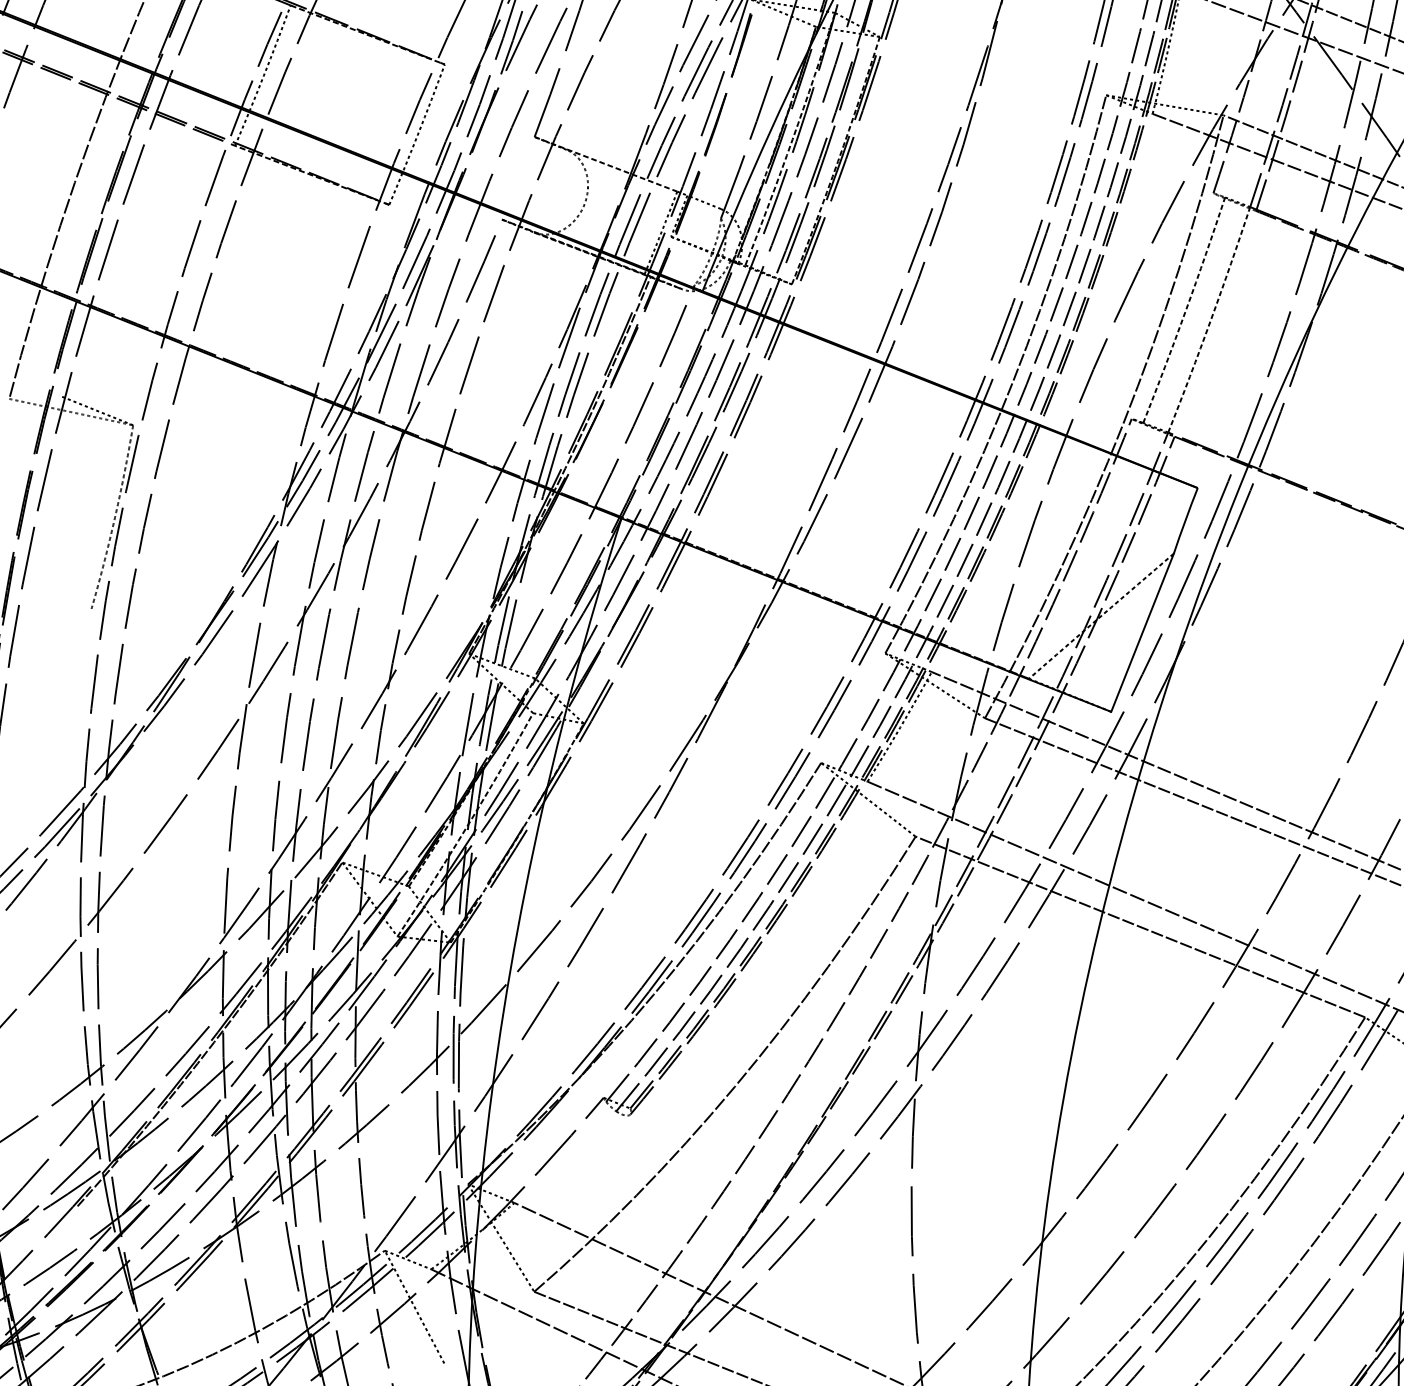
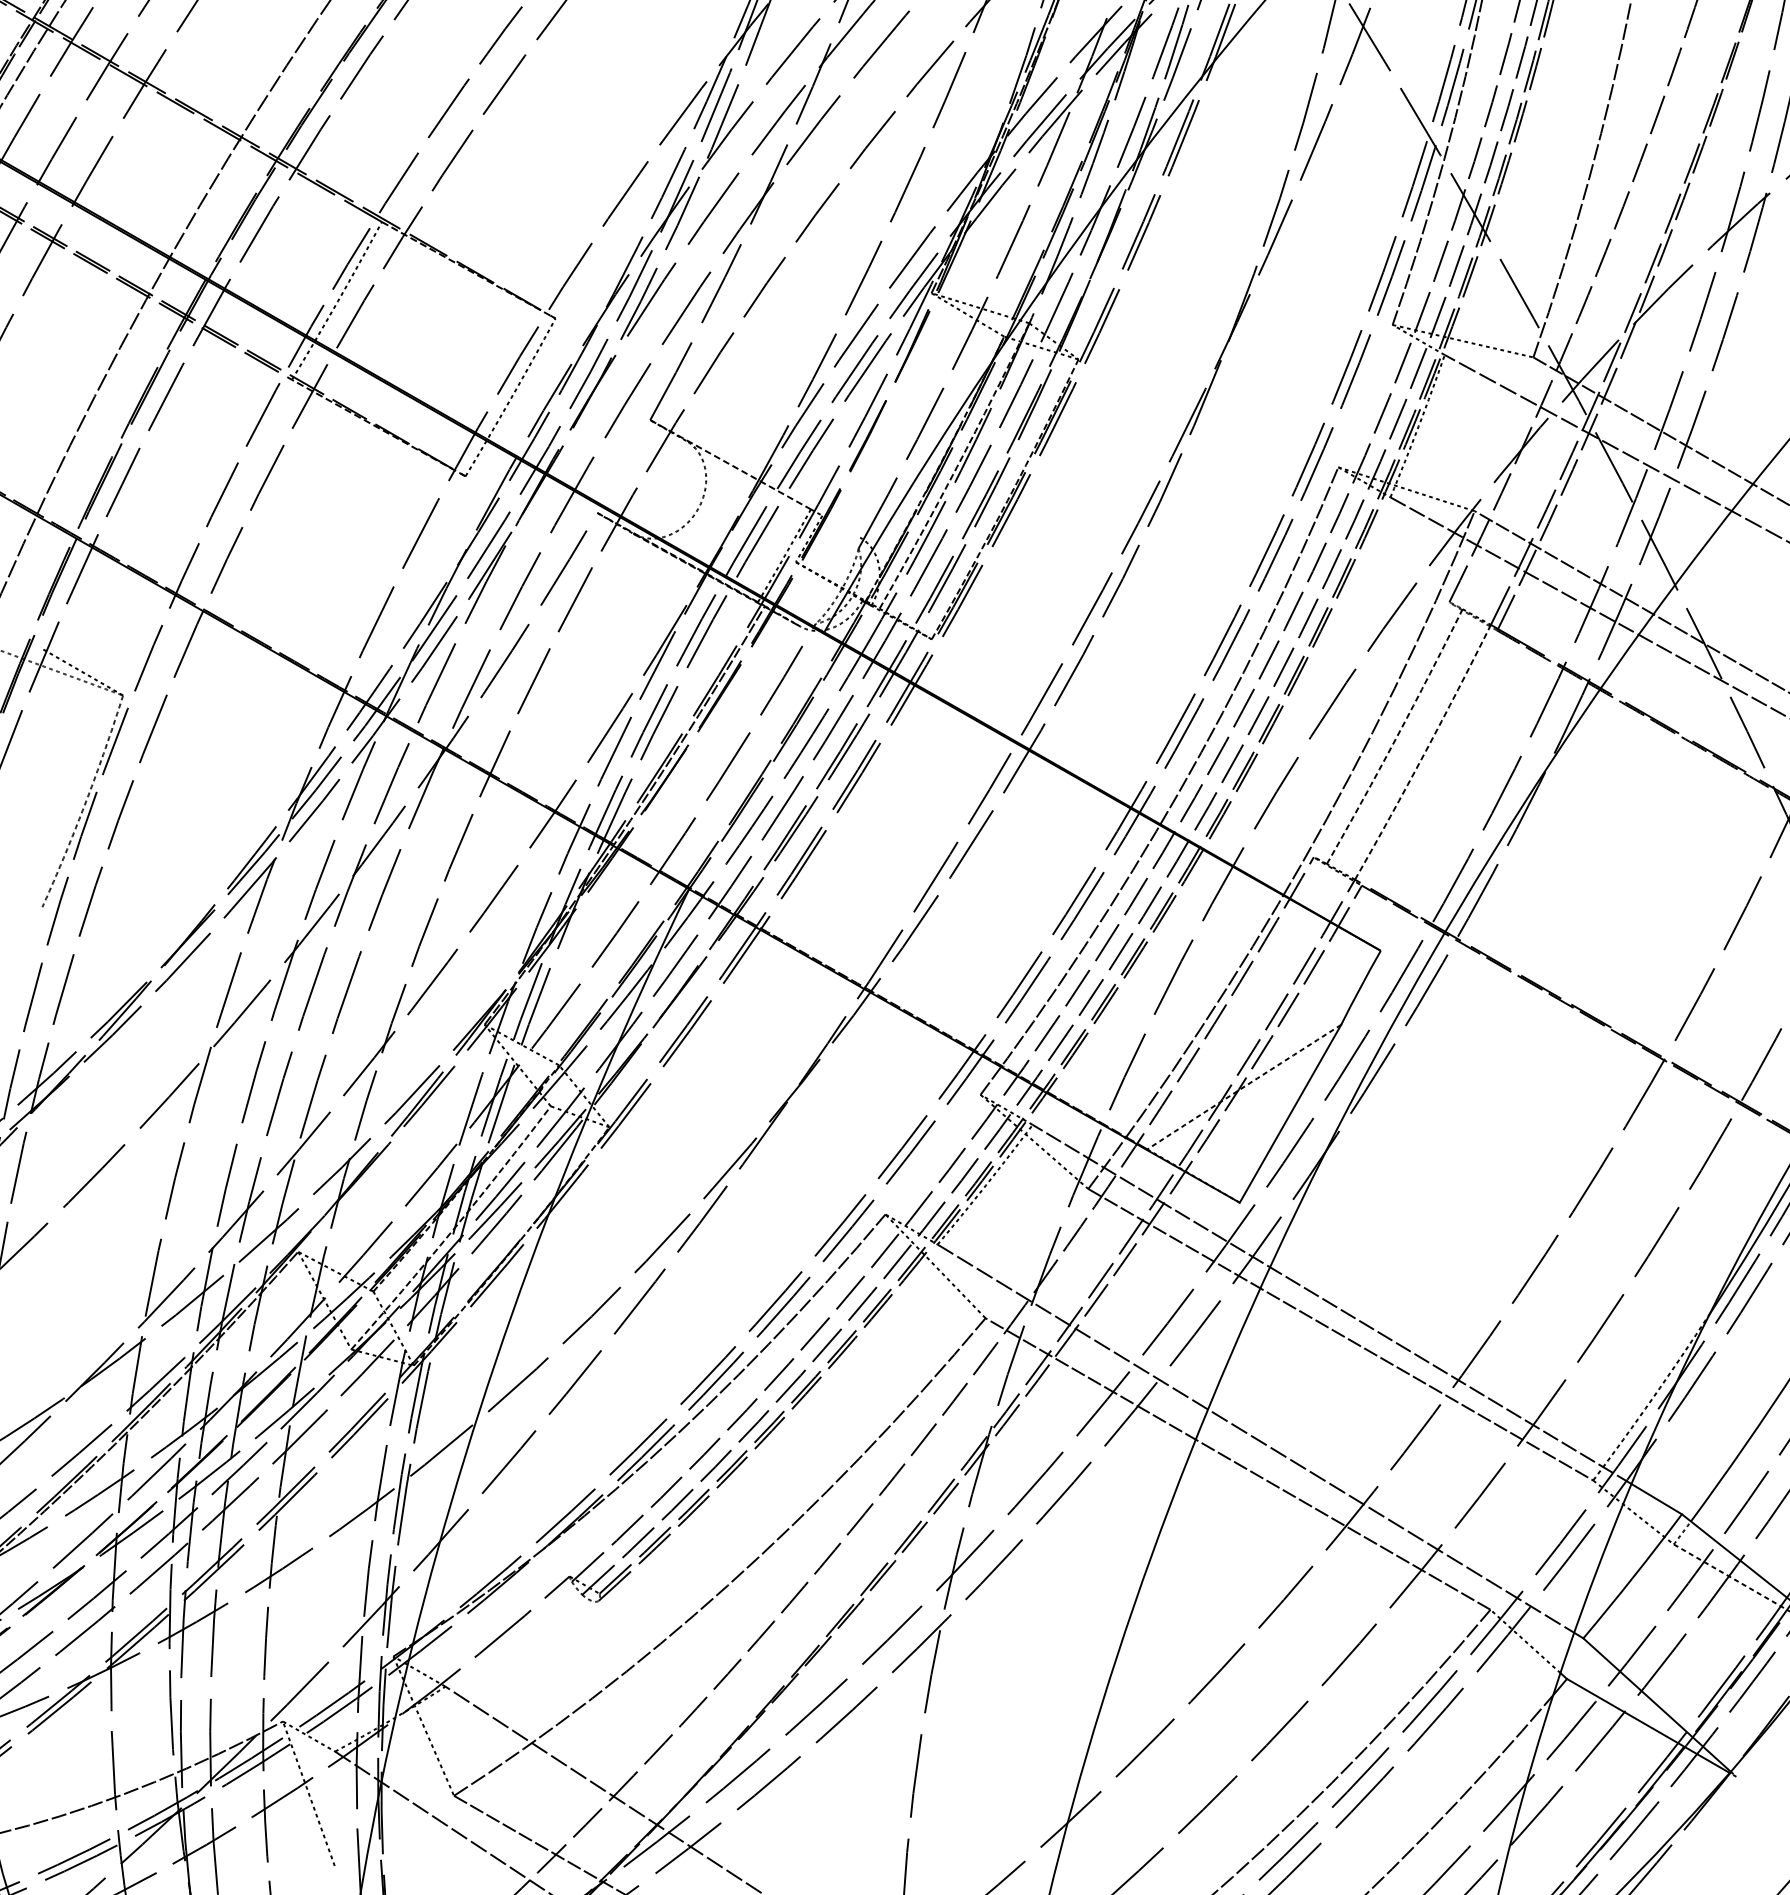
line: (704, 202) -> (841, 526), removed

